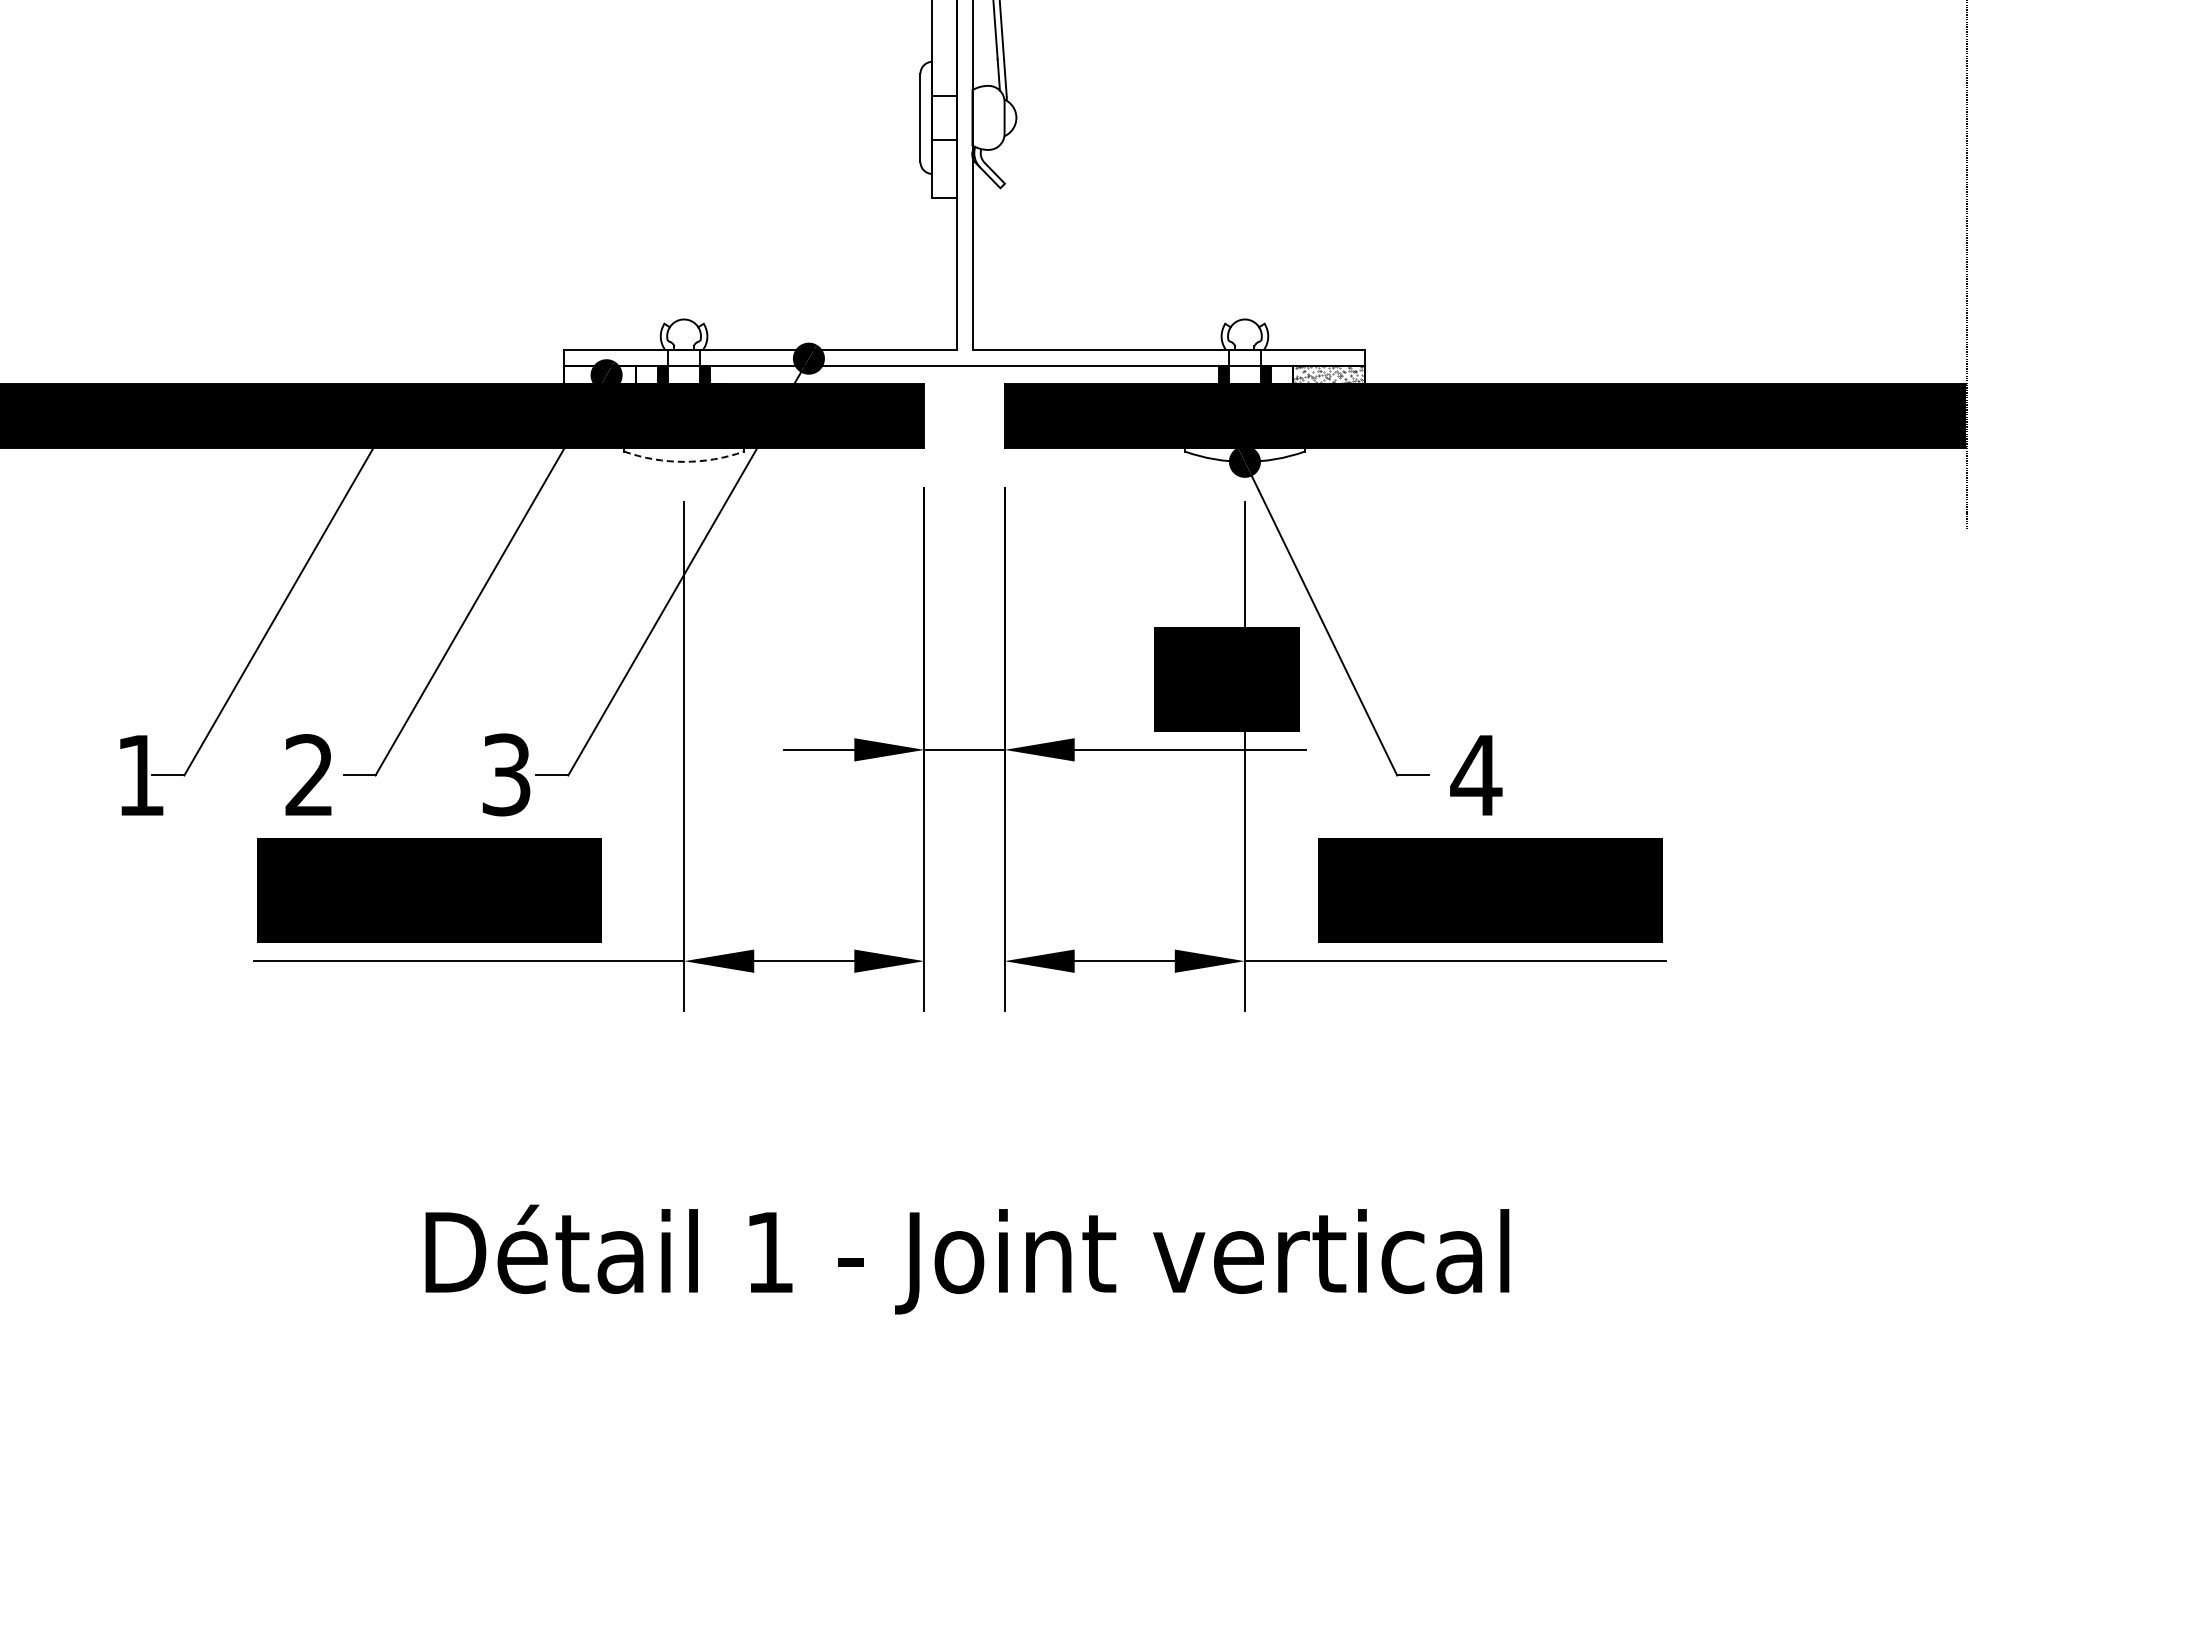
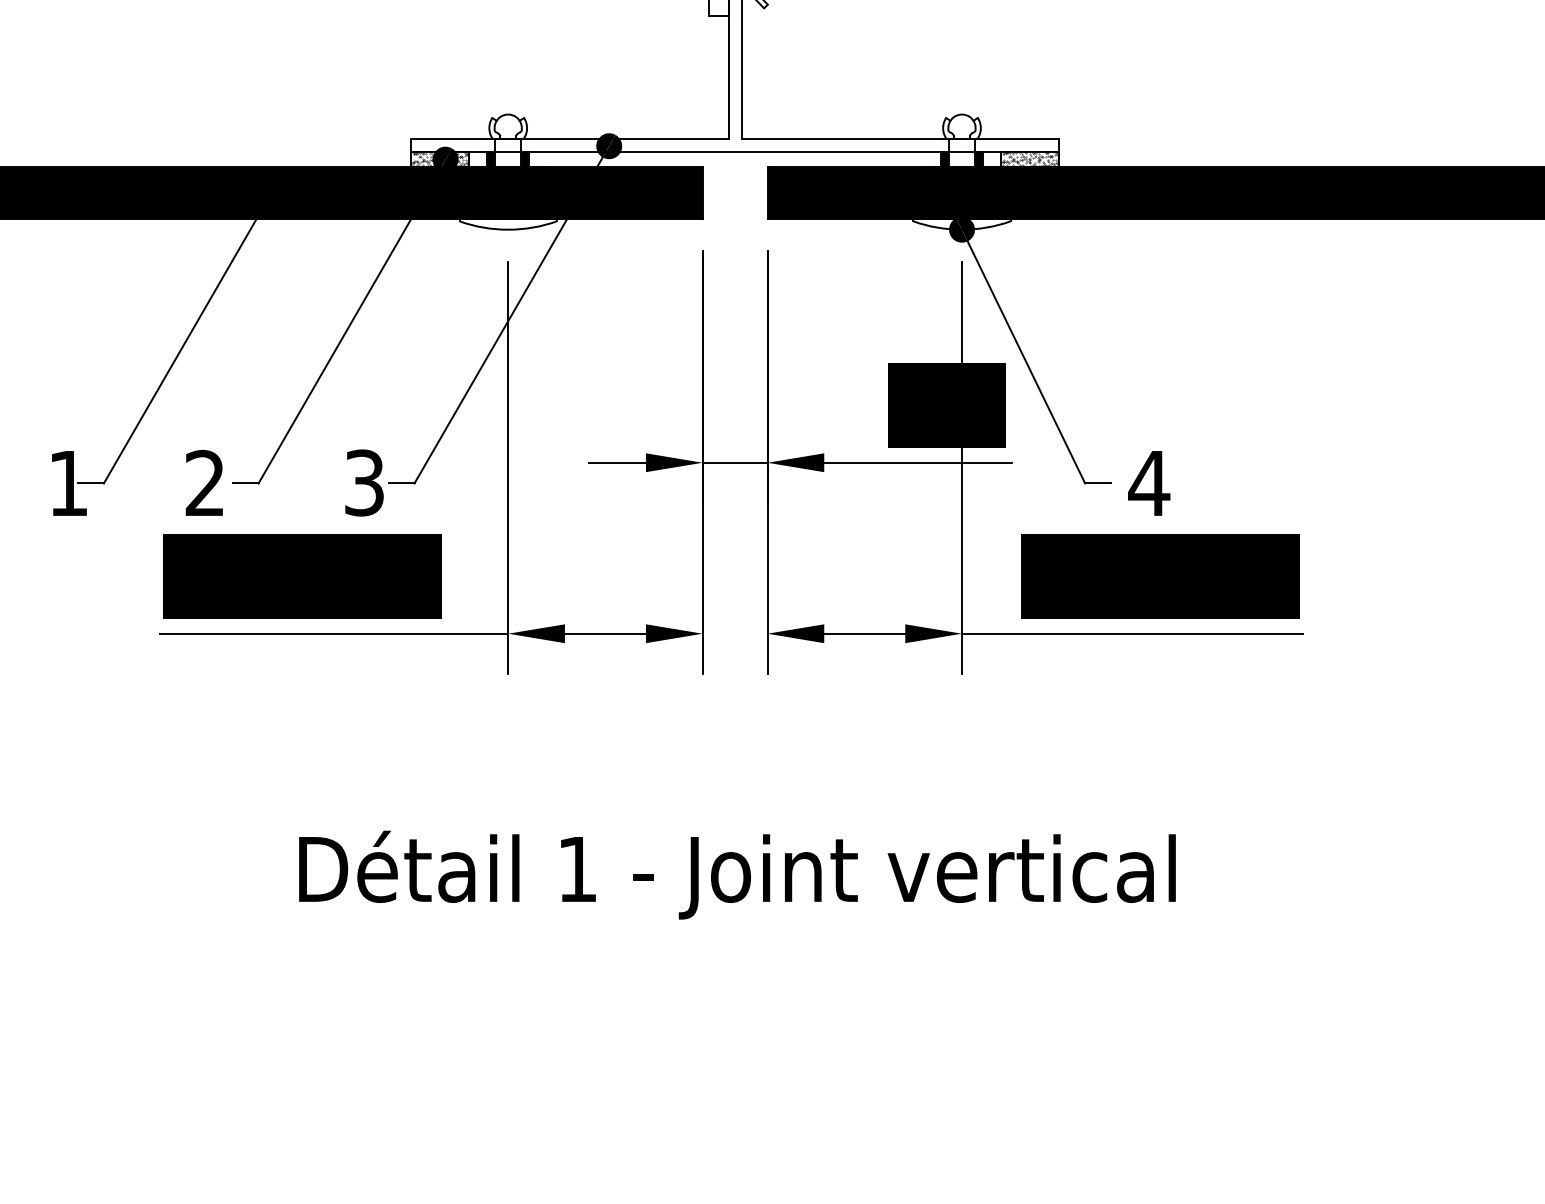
hatch: (599, 375) -> (439, 159), added
arc: (684, 461) -> (508, 229), dashed -> solid

